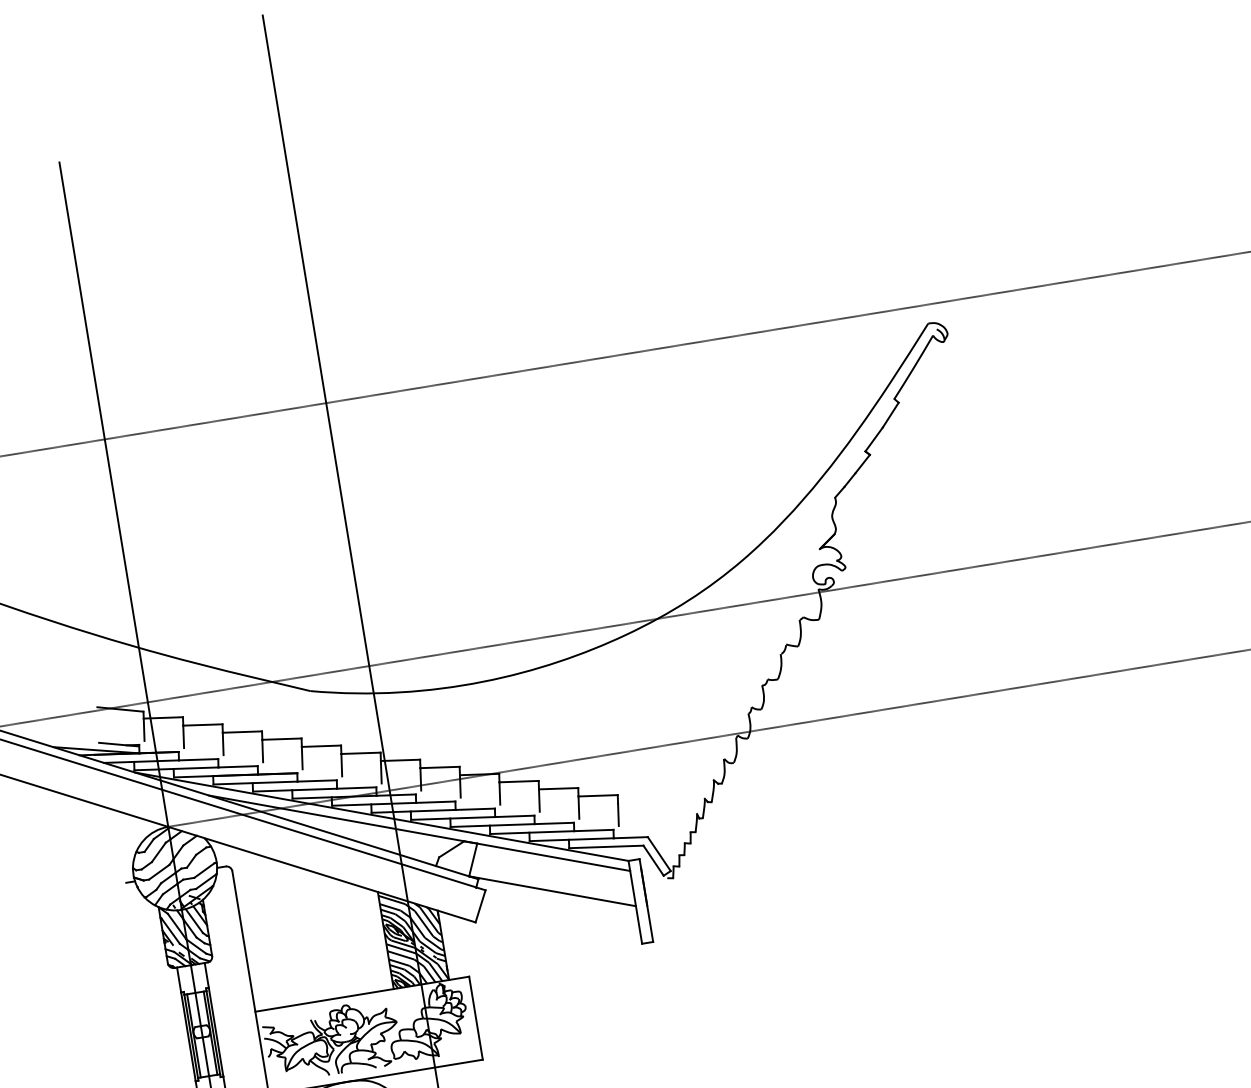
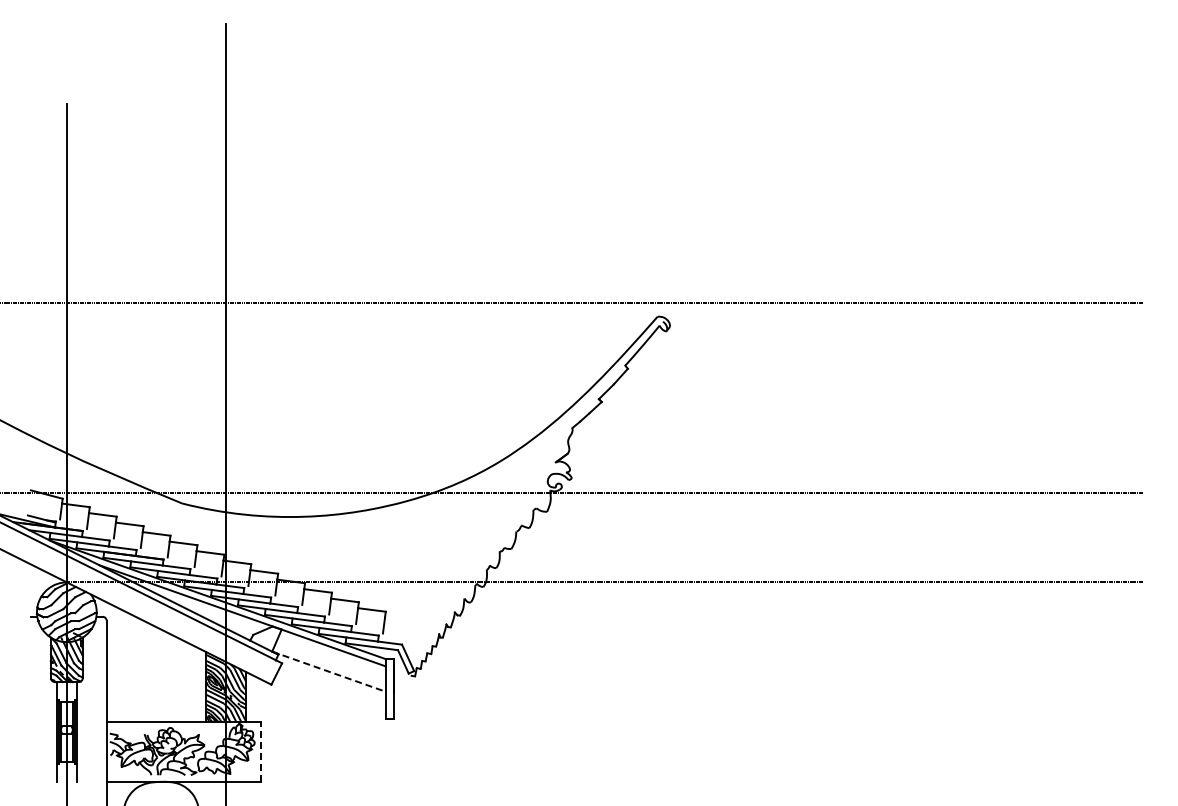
line: (553, 890) -> (329, 671), solid -> dashed
line: (475, 1017) -> (260, 751), solid -> dashed

